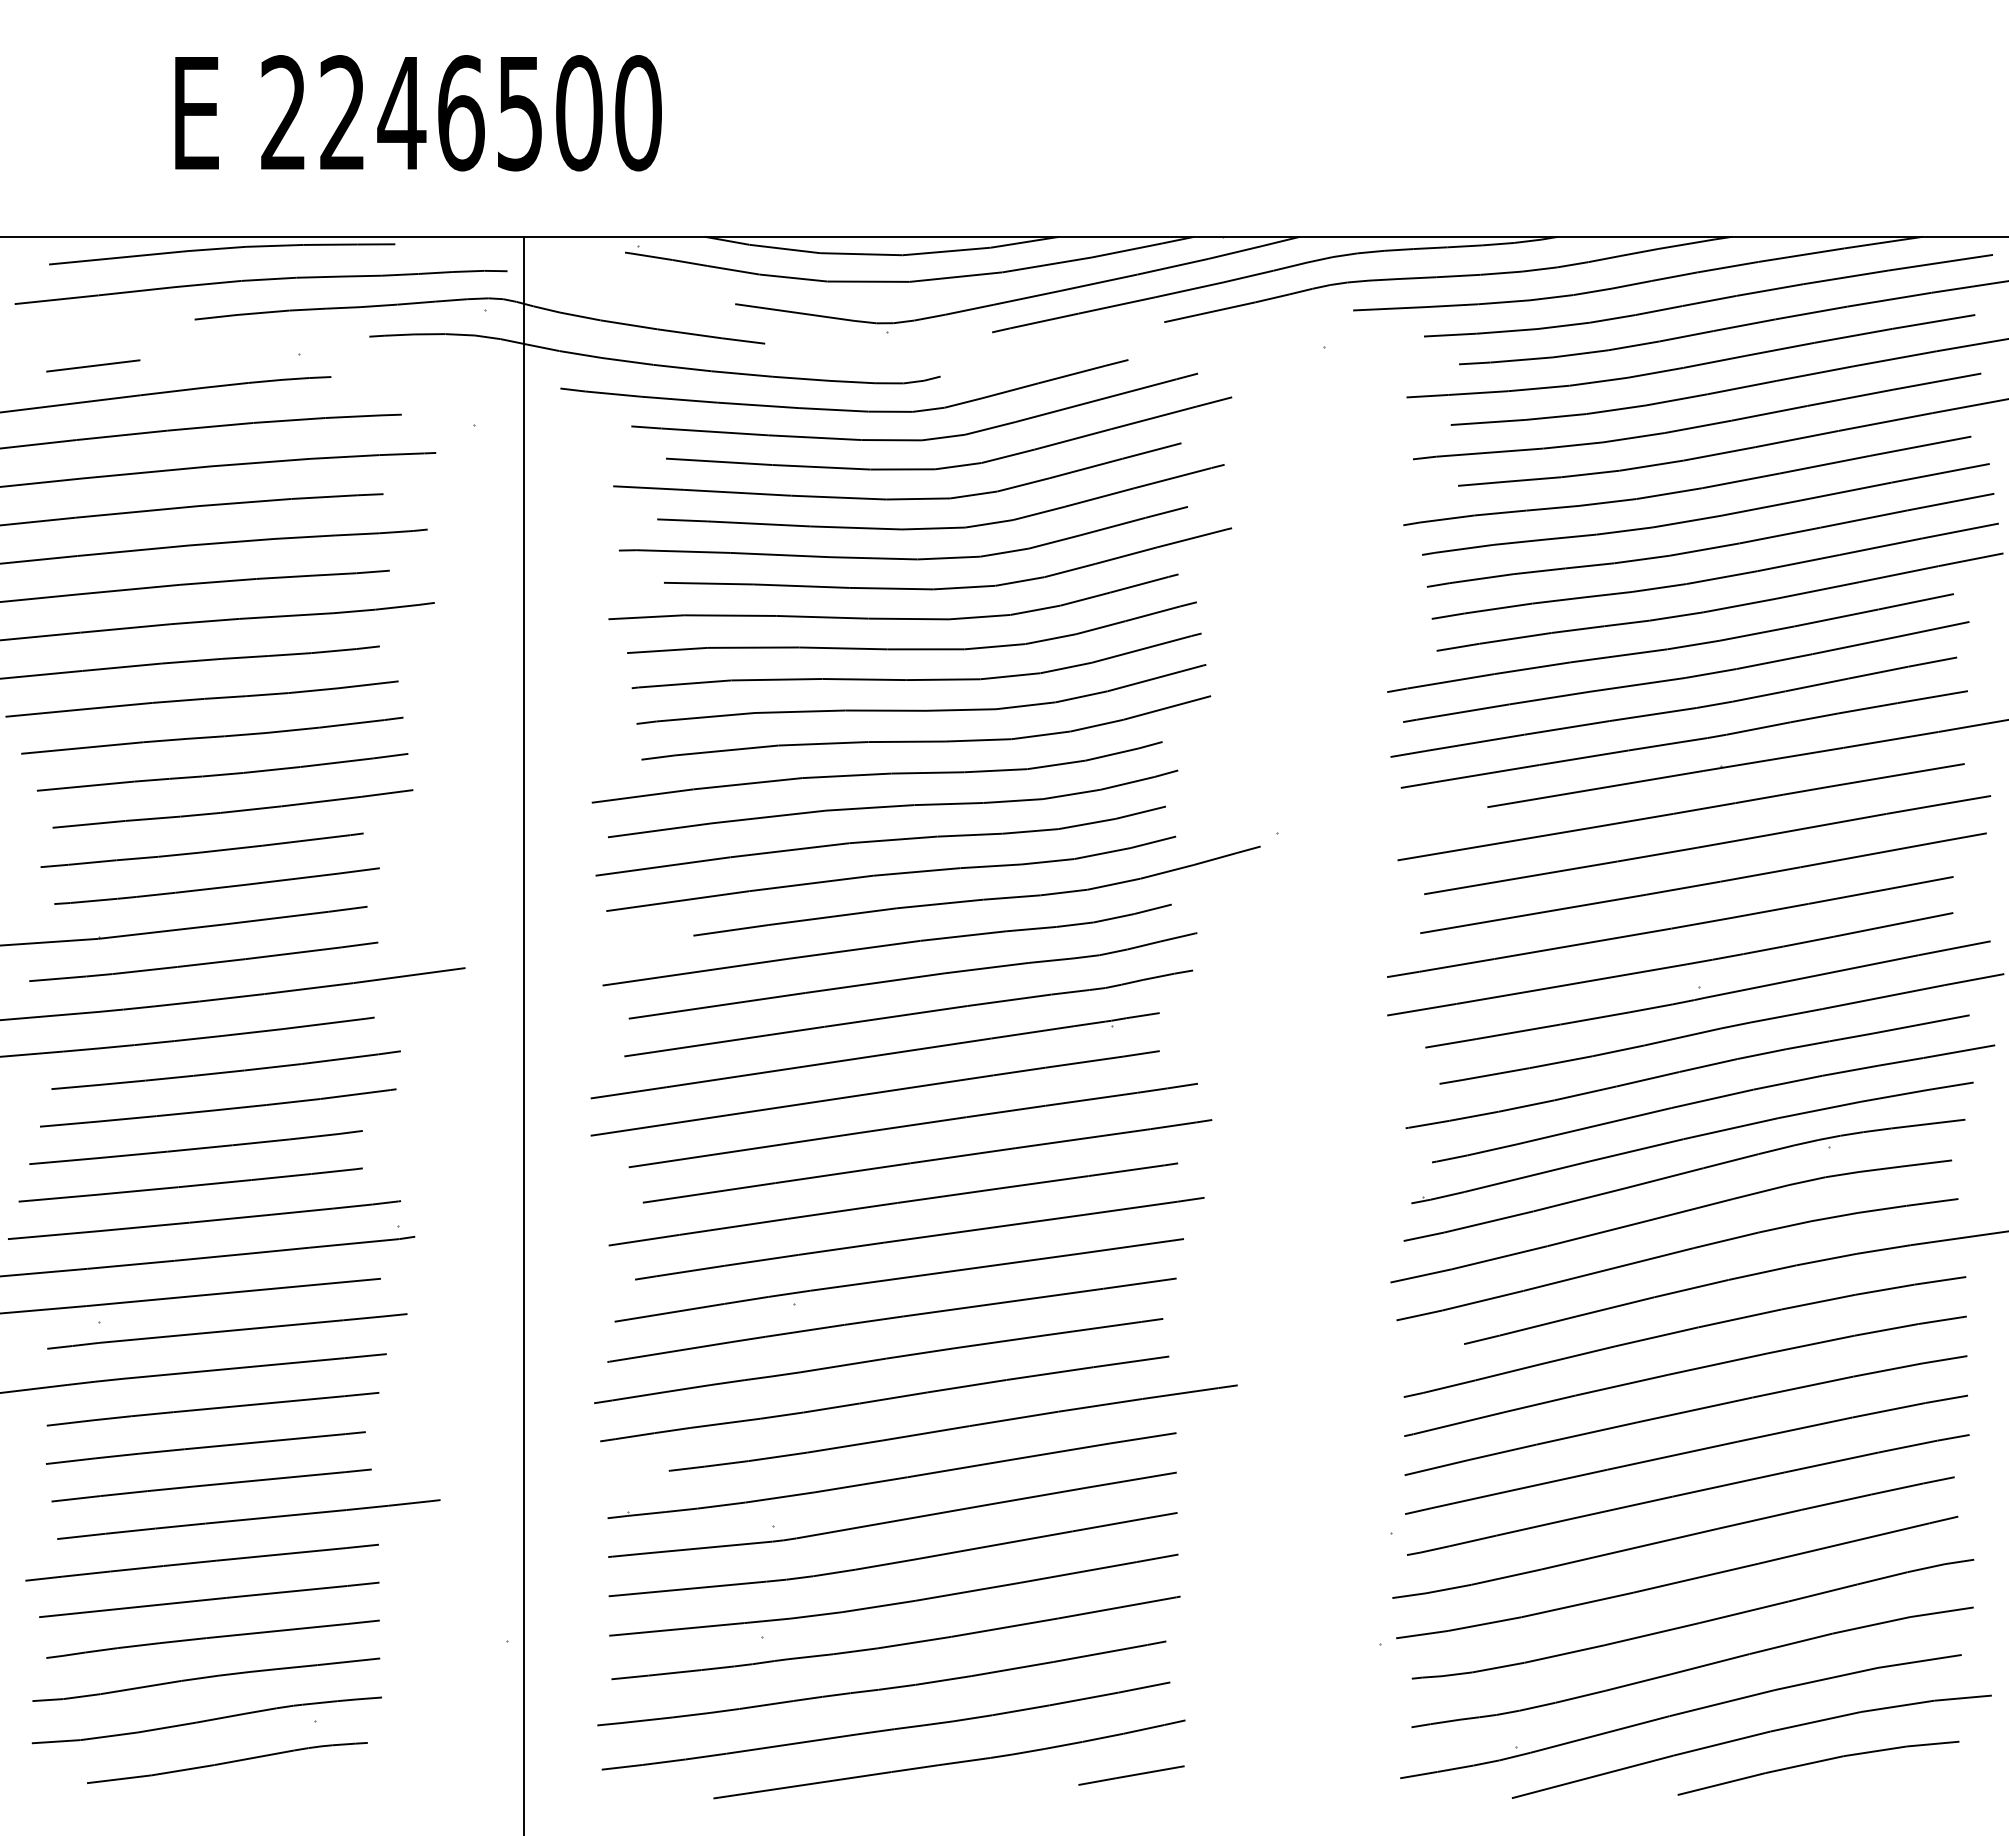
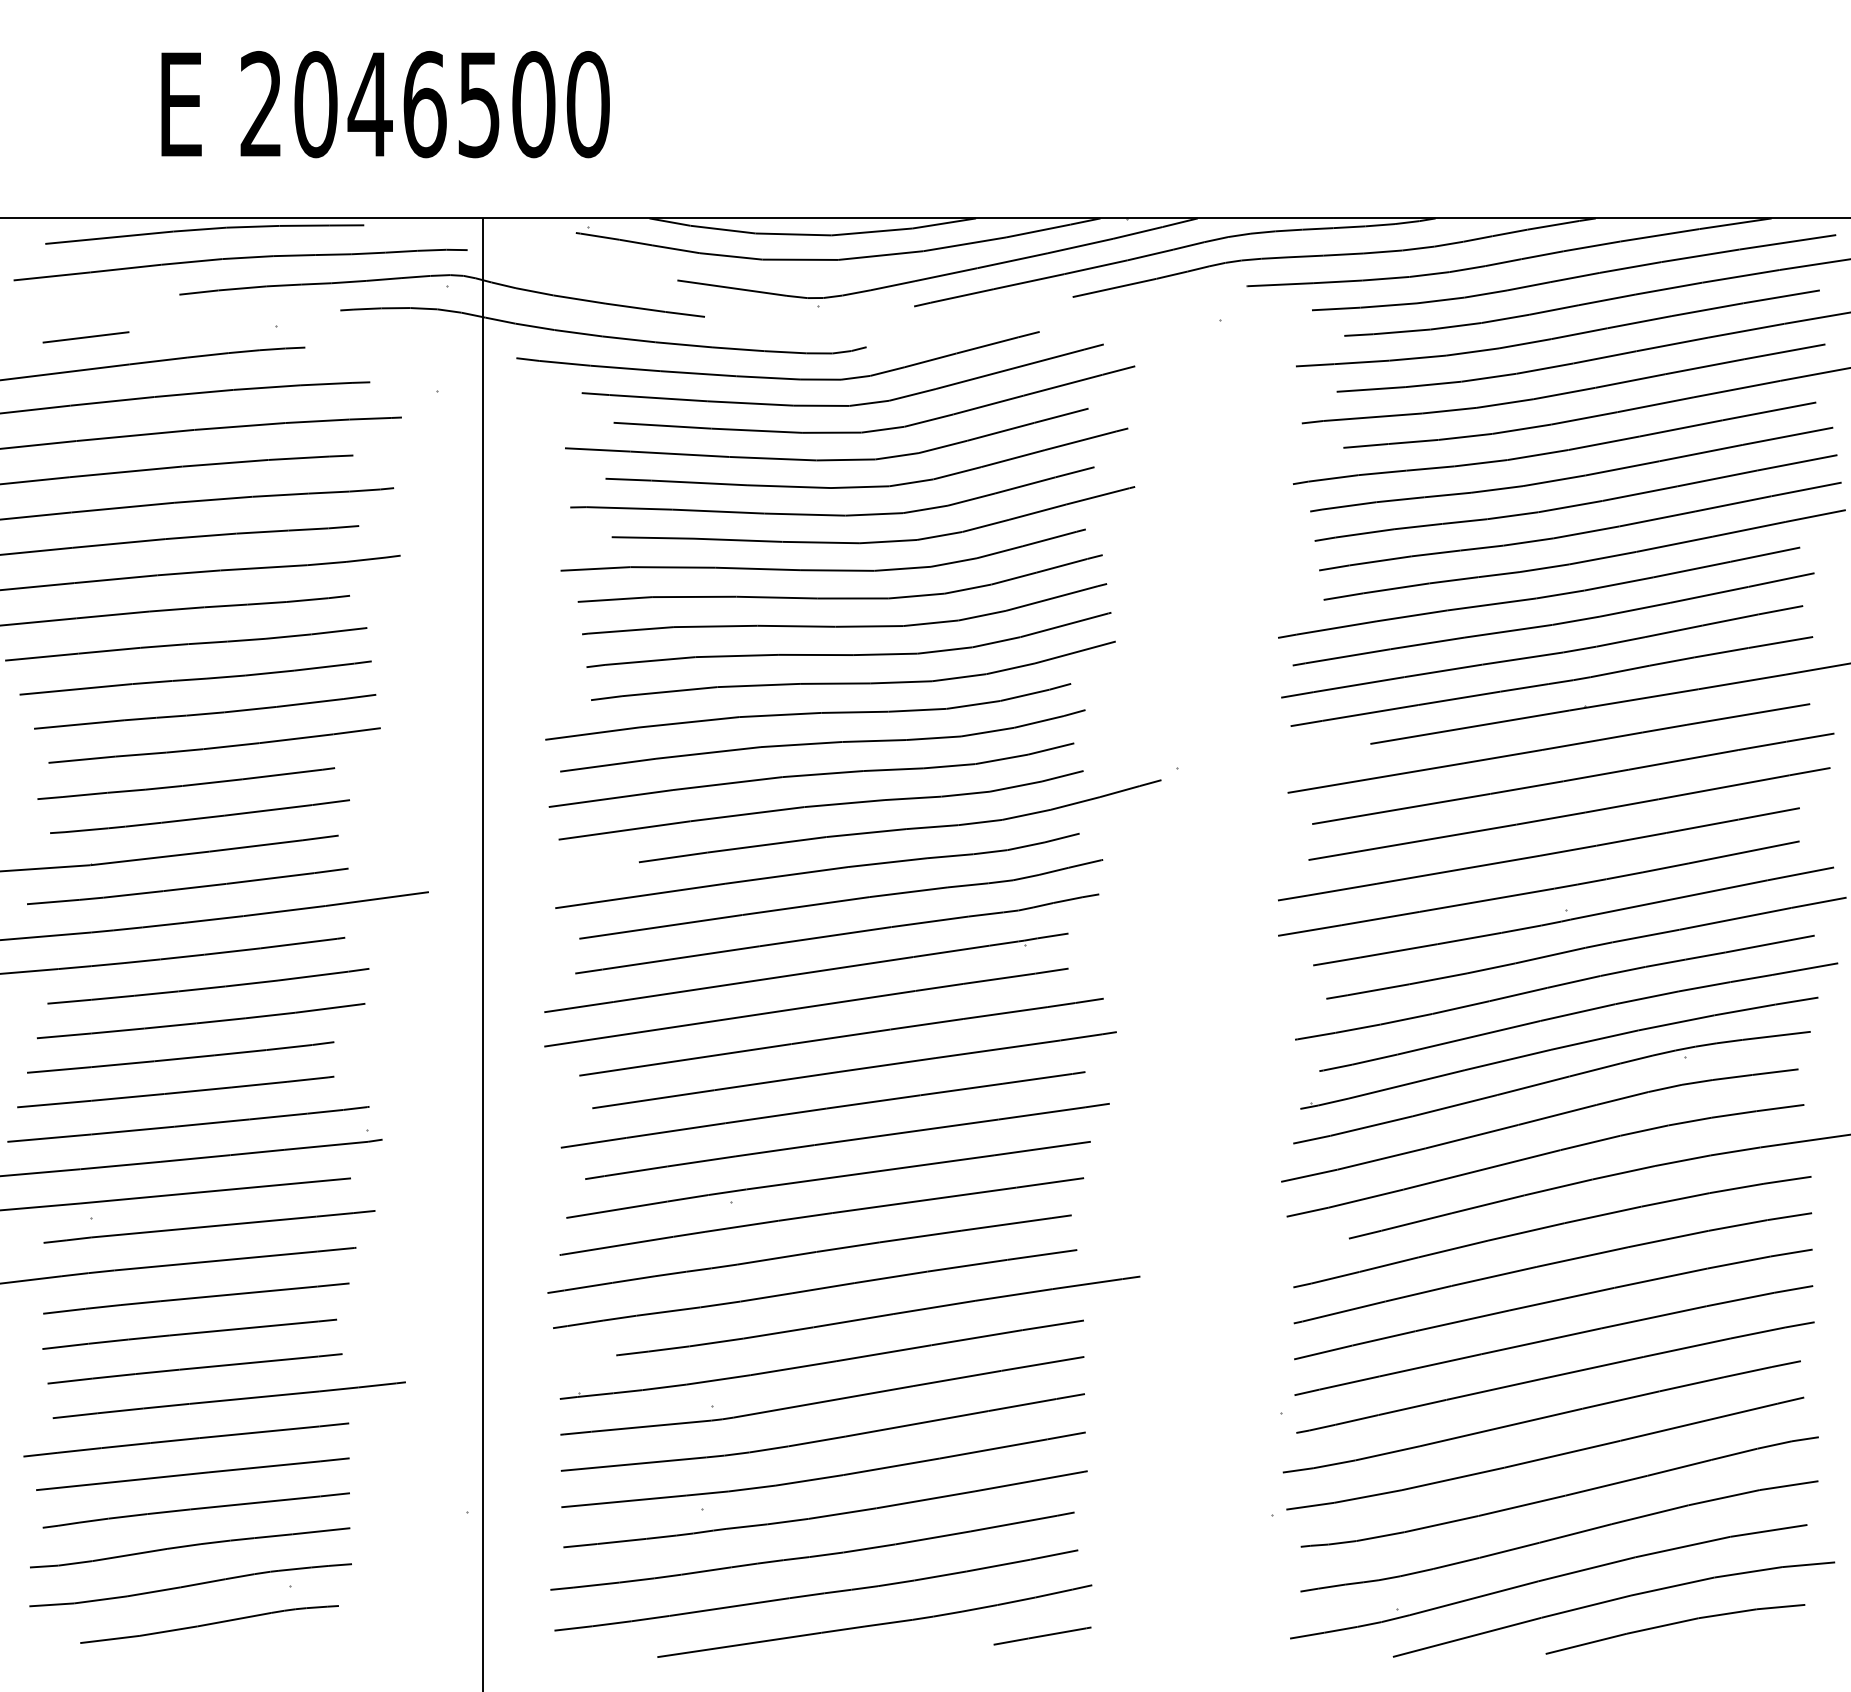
text: (342, 113) -> (315, 104), 2246500 -> 2046500

